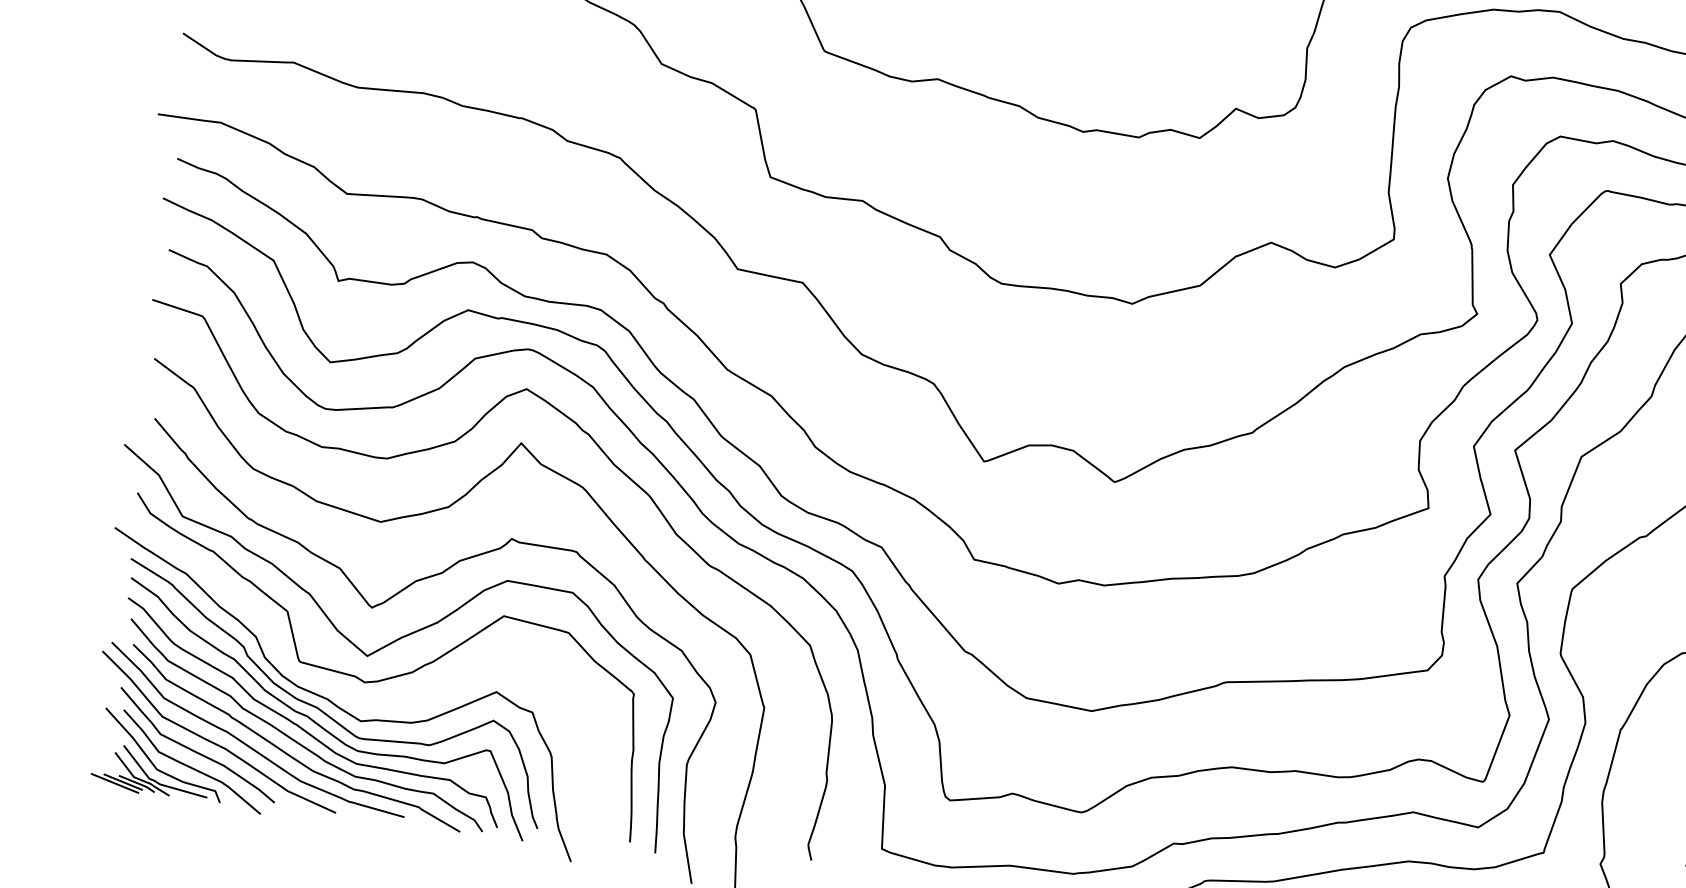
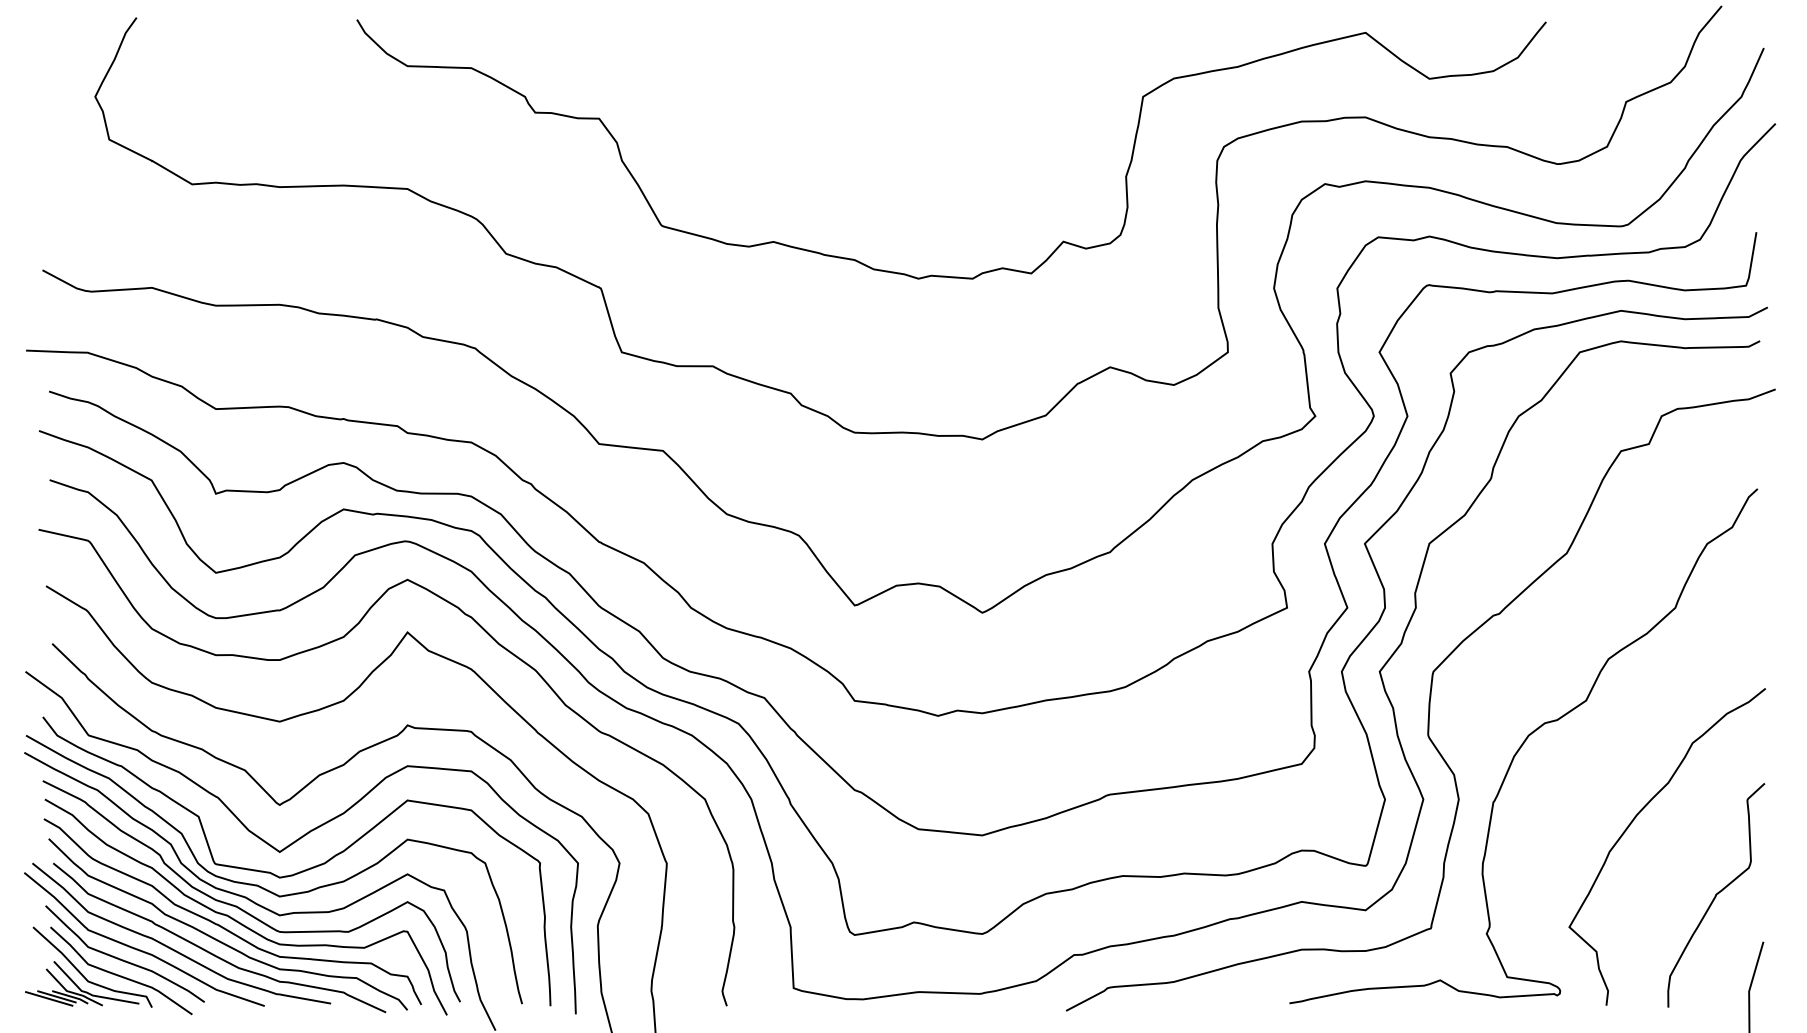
curve: (346, 690) -> (263, 887), added

